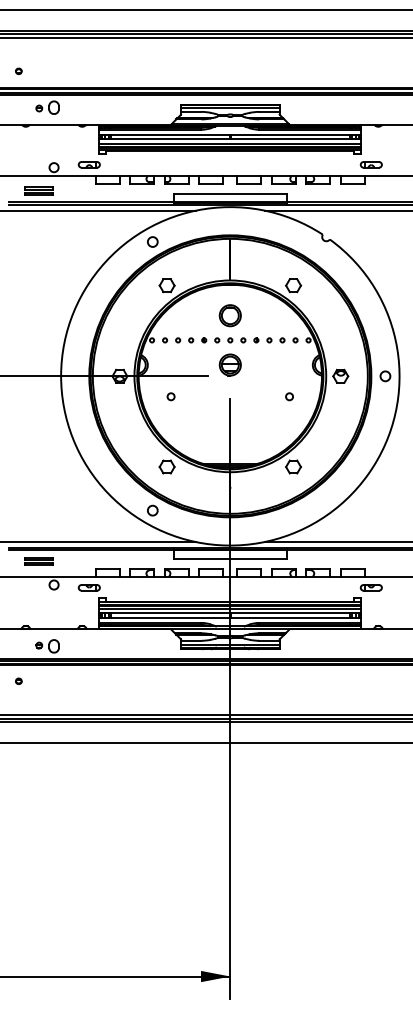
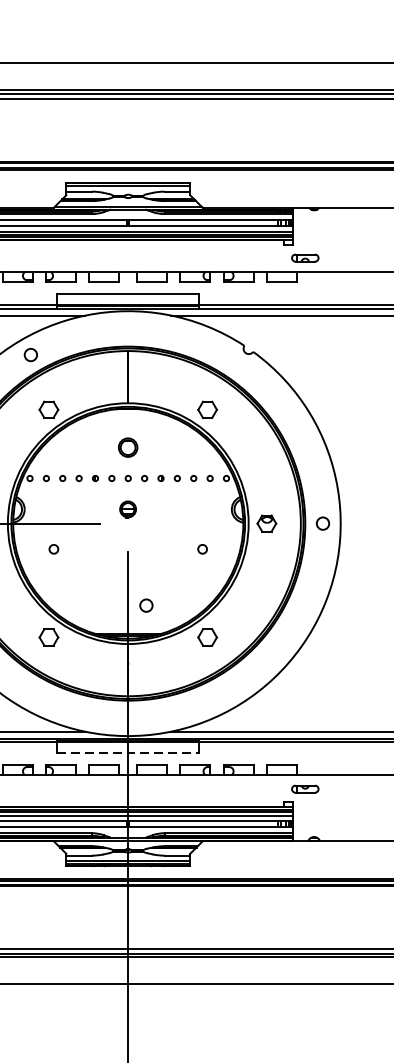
part: (229, 315) -> (127, 447), size x0.7
part: (229, 364) -> (127, 508), size x0.6
circle: (152, 510) -> (146, 605), moved
line: (230, 558) -> (128, 752), solid -> dashed

